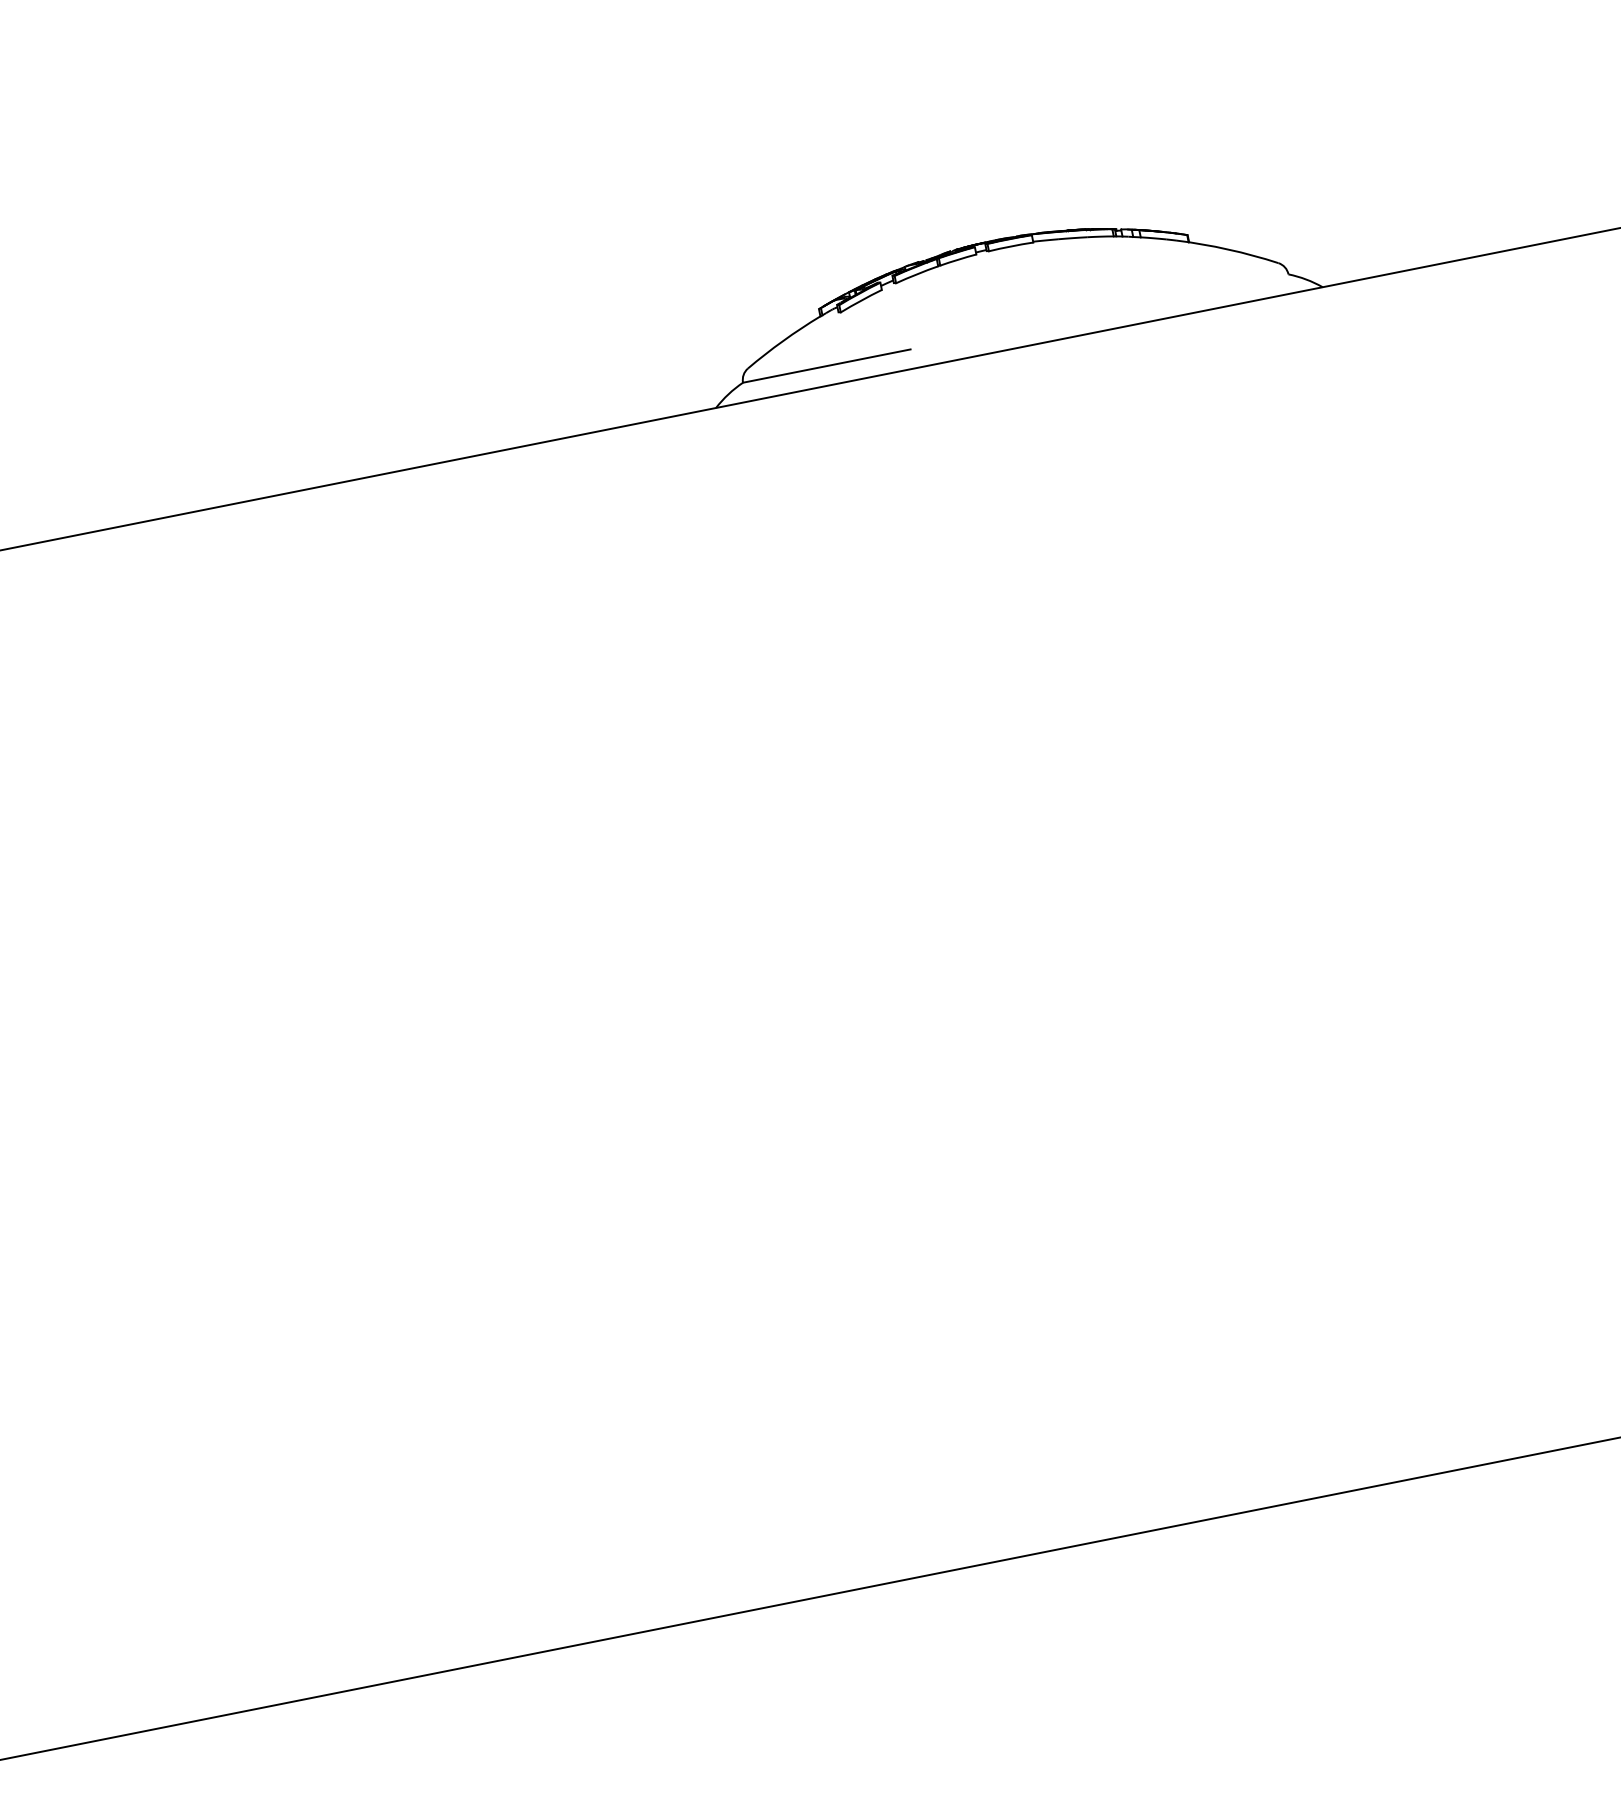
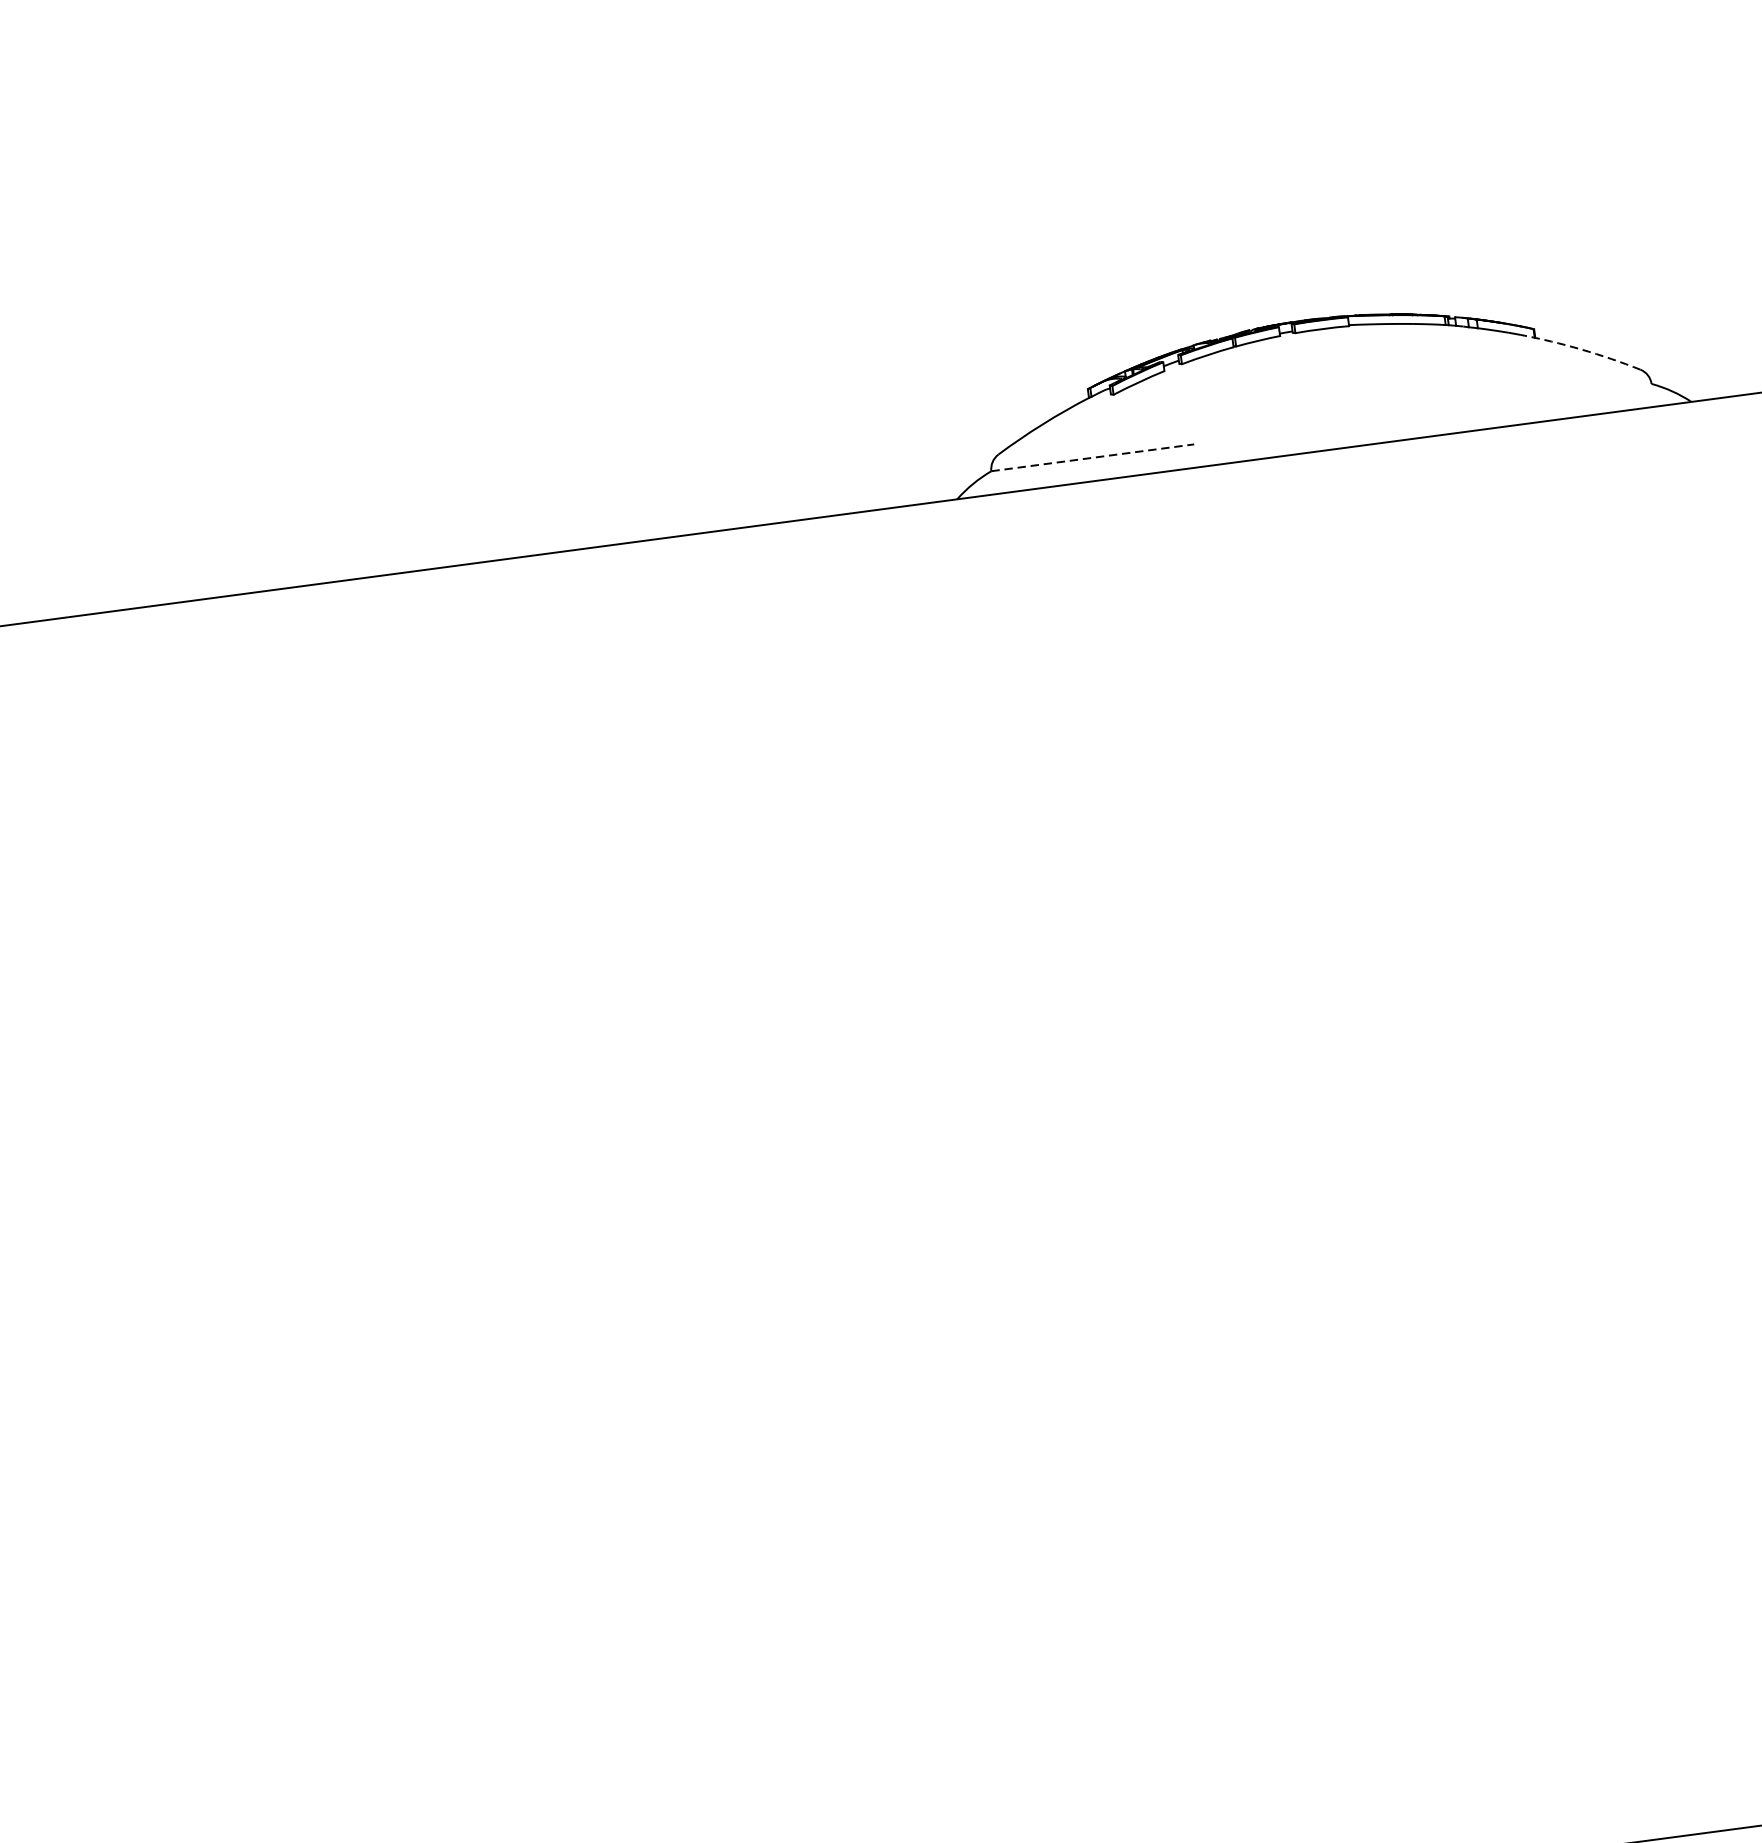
arc: (1228, 249) -> (1581, 349), solid -> dashed
line: (827, 365) -> (1093, 457), solid -> dashed

